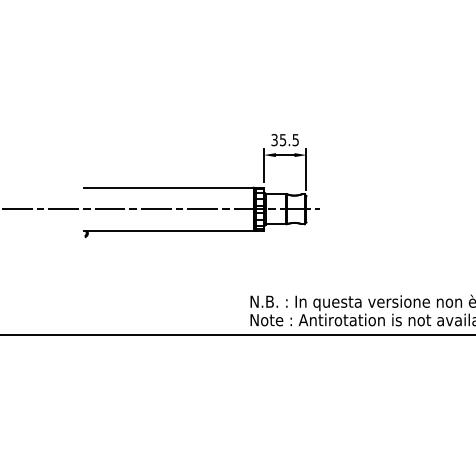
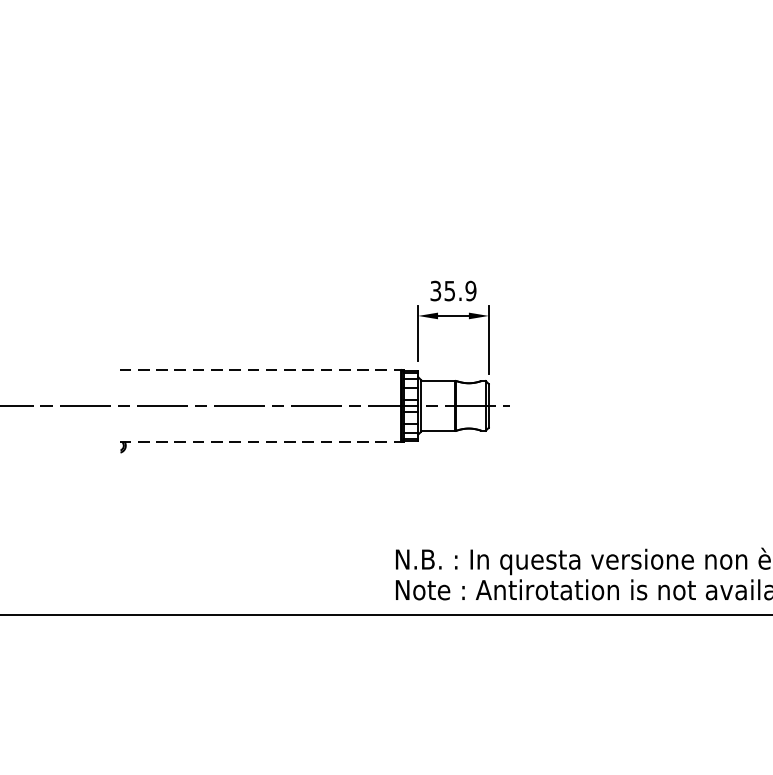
text: (295, 139) -> (470, 290), 35.5 -> 35.9
line: (169, 187) -> (261, 369), solid -> dashed
line: (169, 230) -> (261, 441), solid -> dashed

